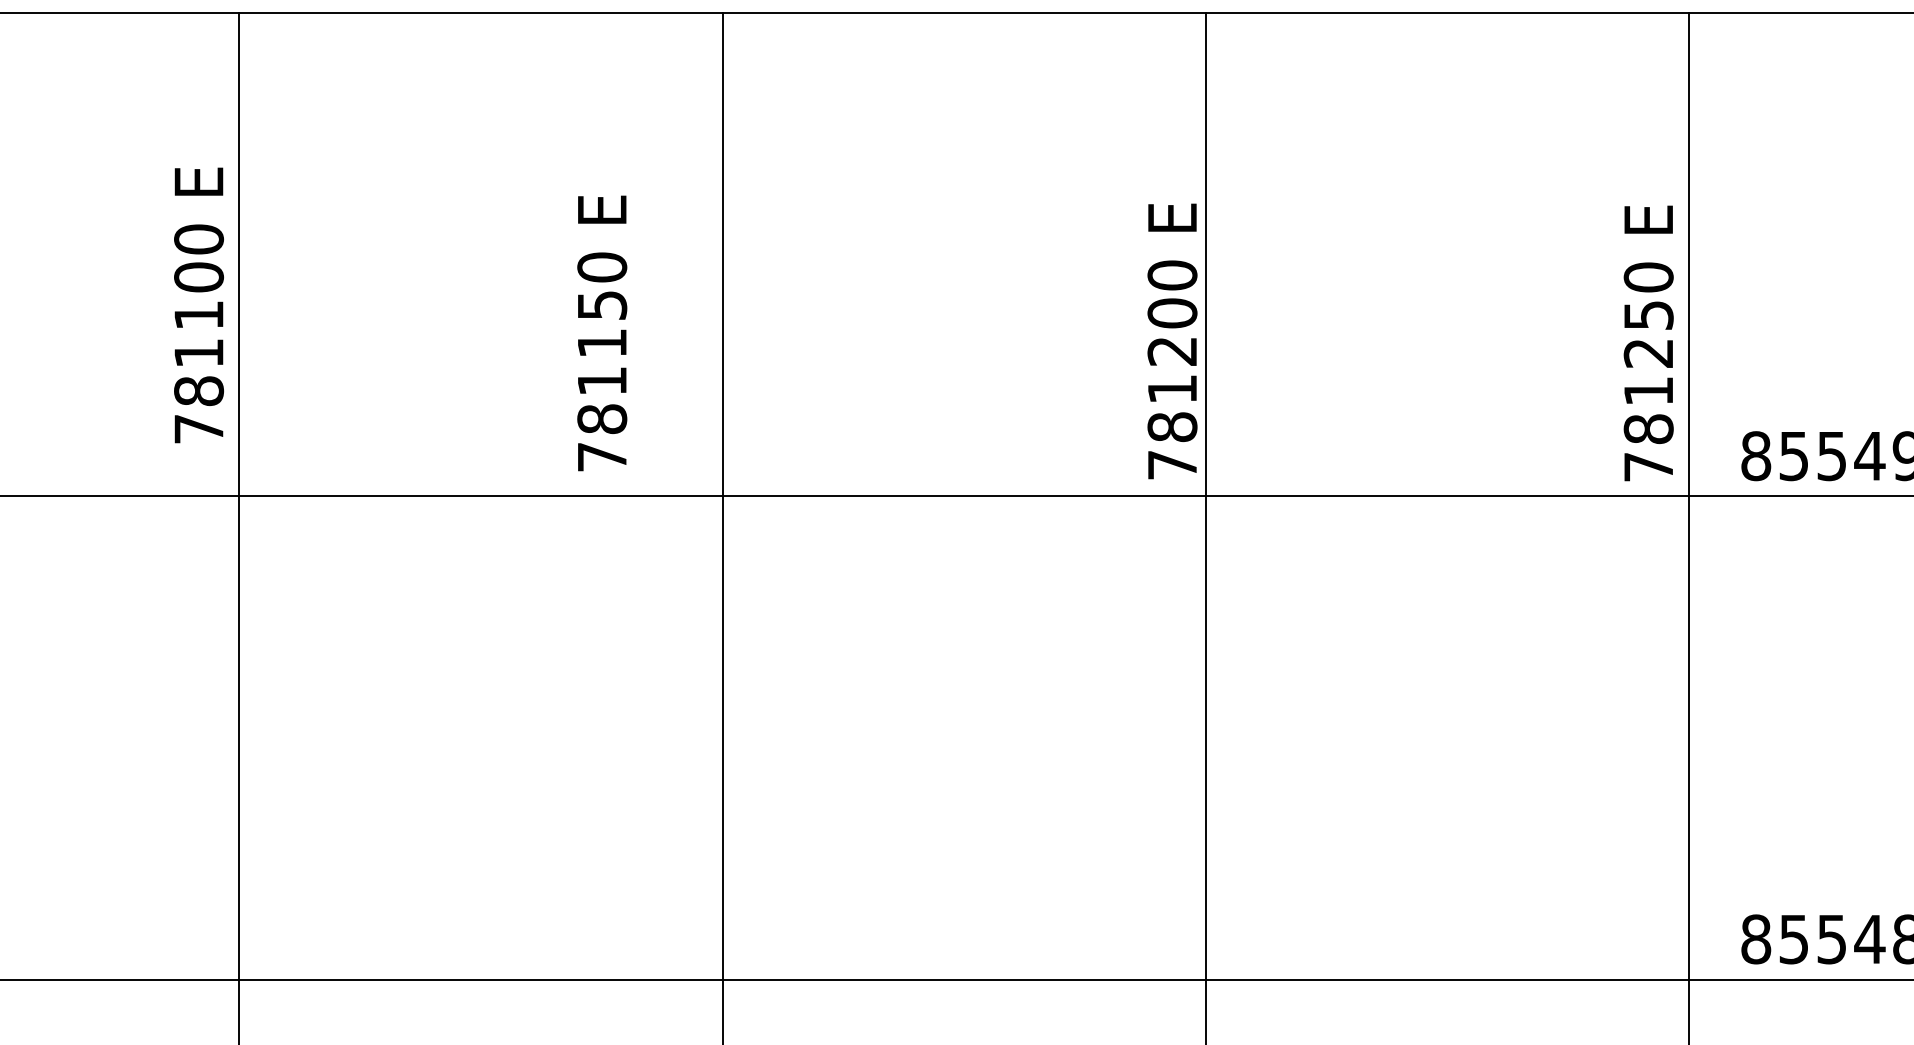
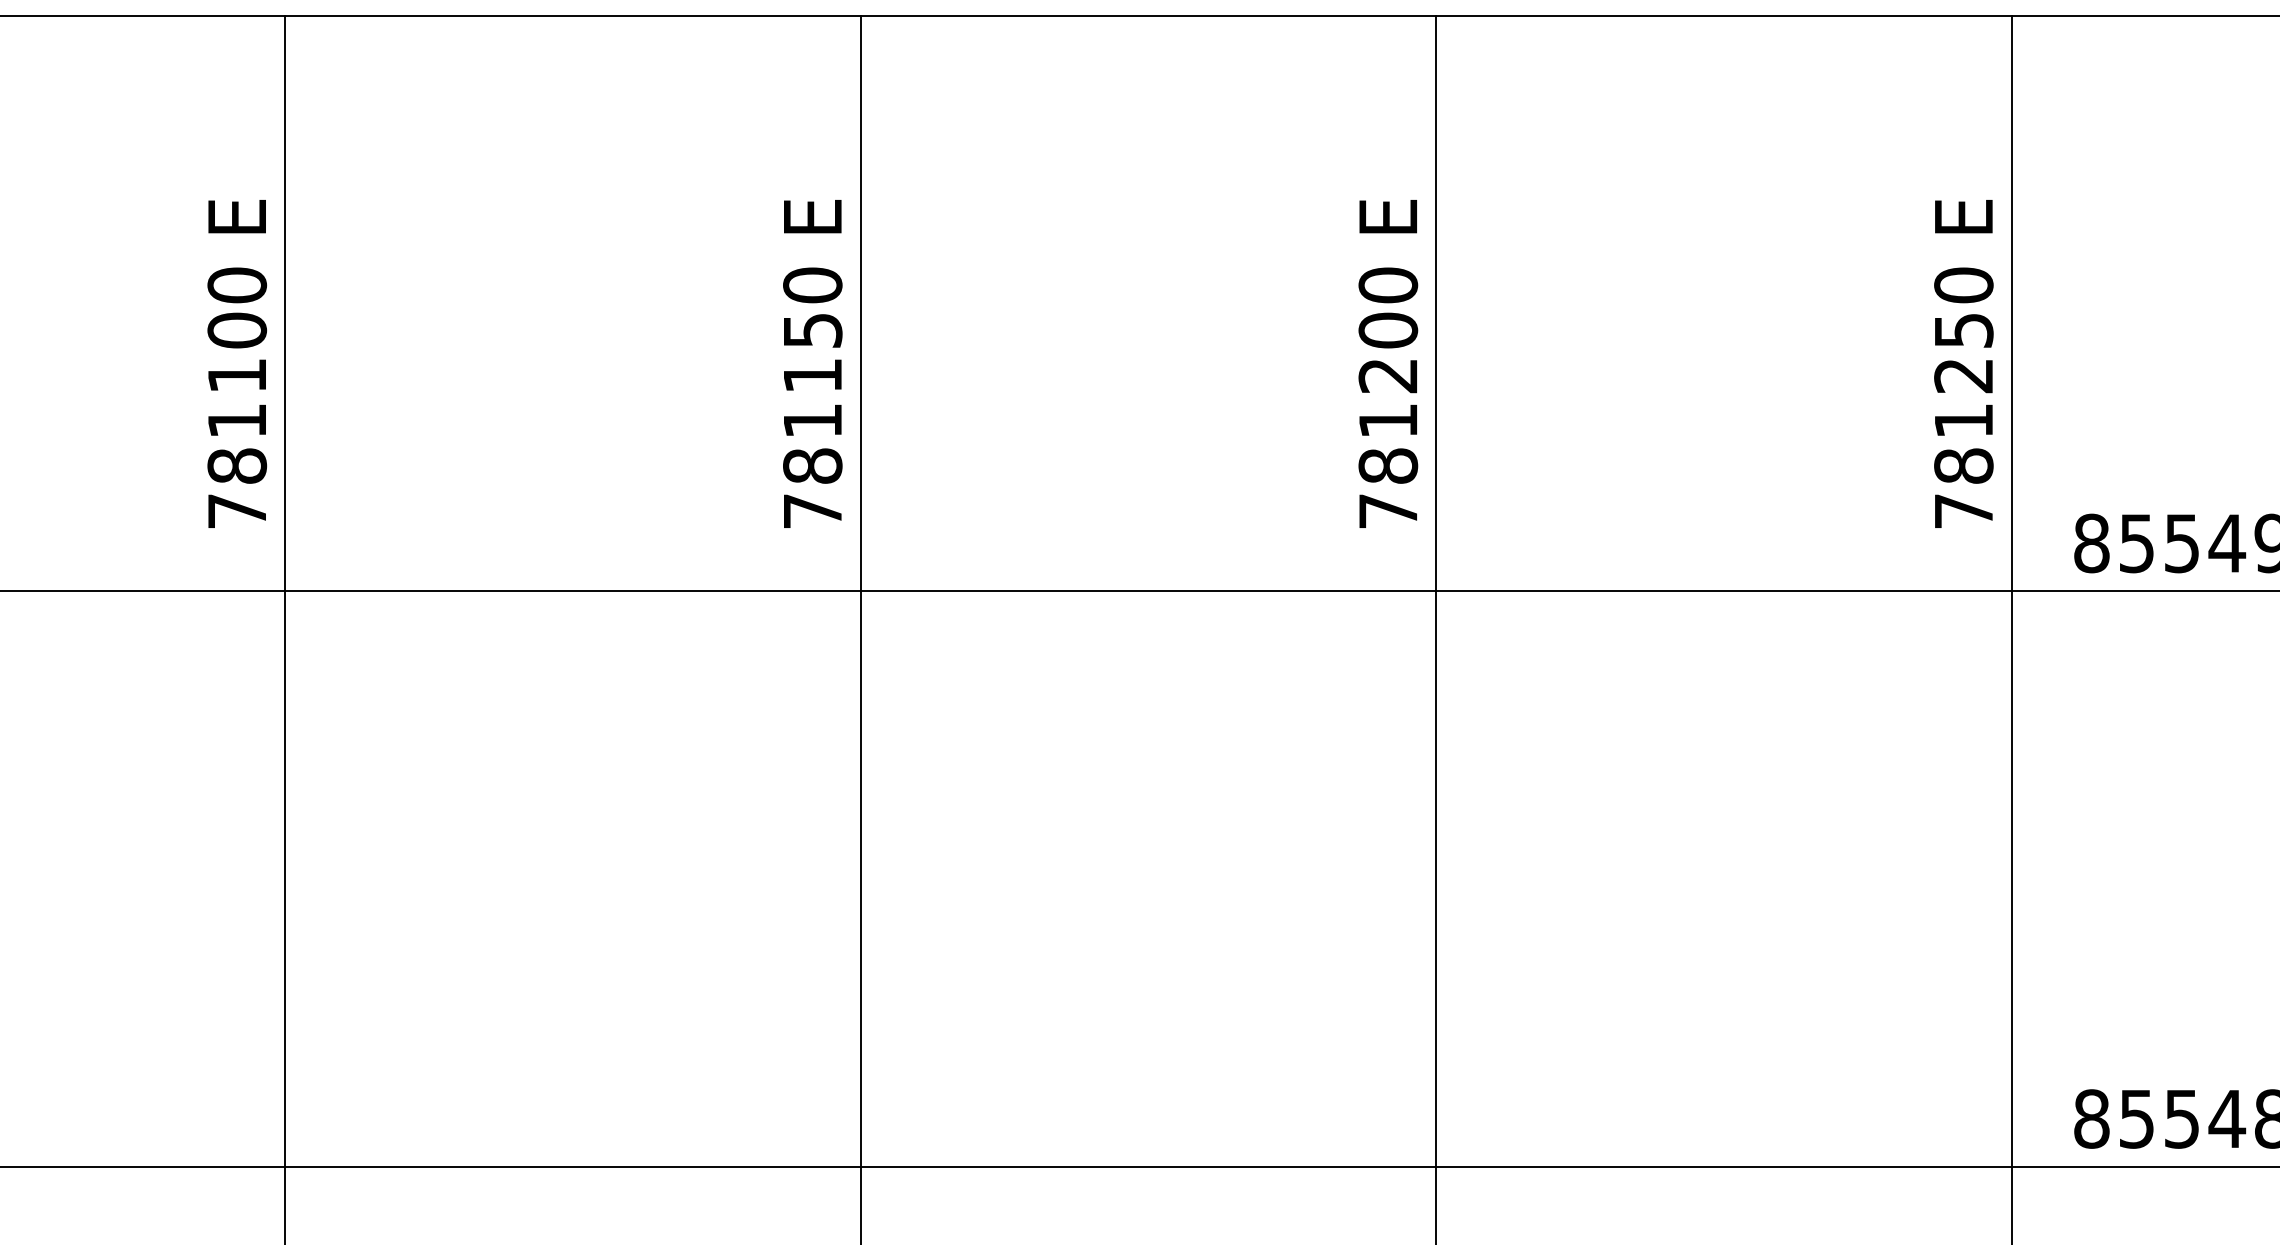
text: (602, 333) -> (813, 364), moved
text: (1172, 341) -> (1388, 364), moved
text: (1648, 343) -> (1963, 364), moved

